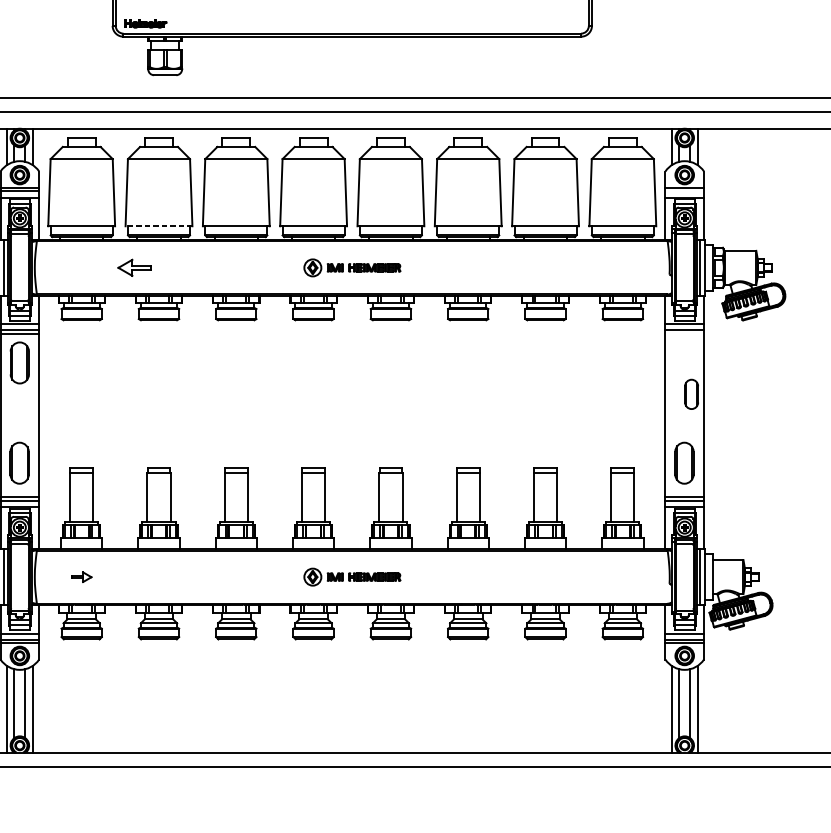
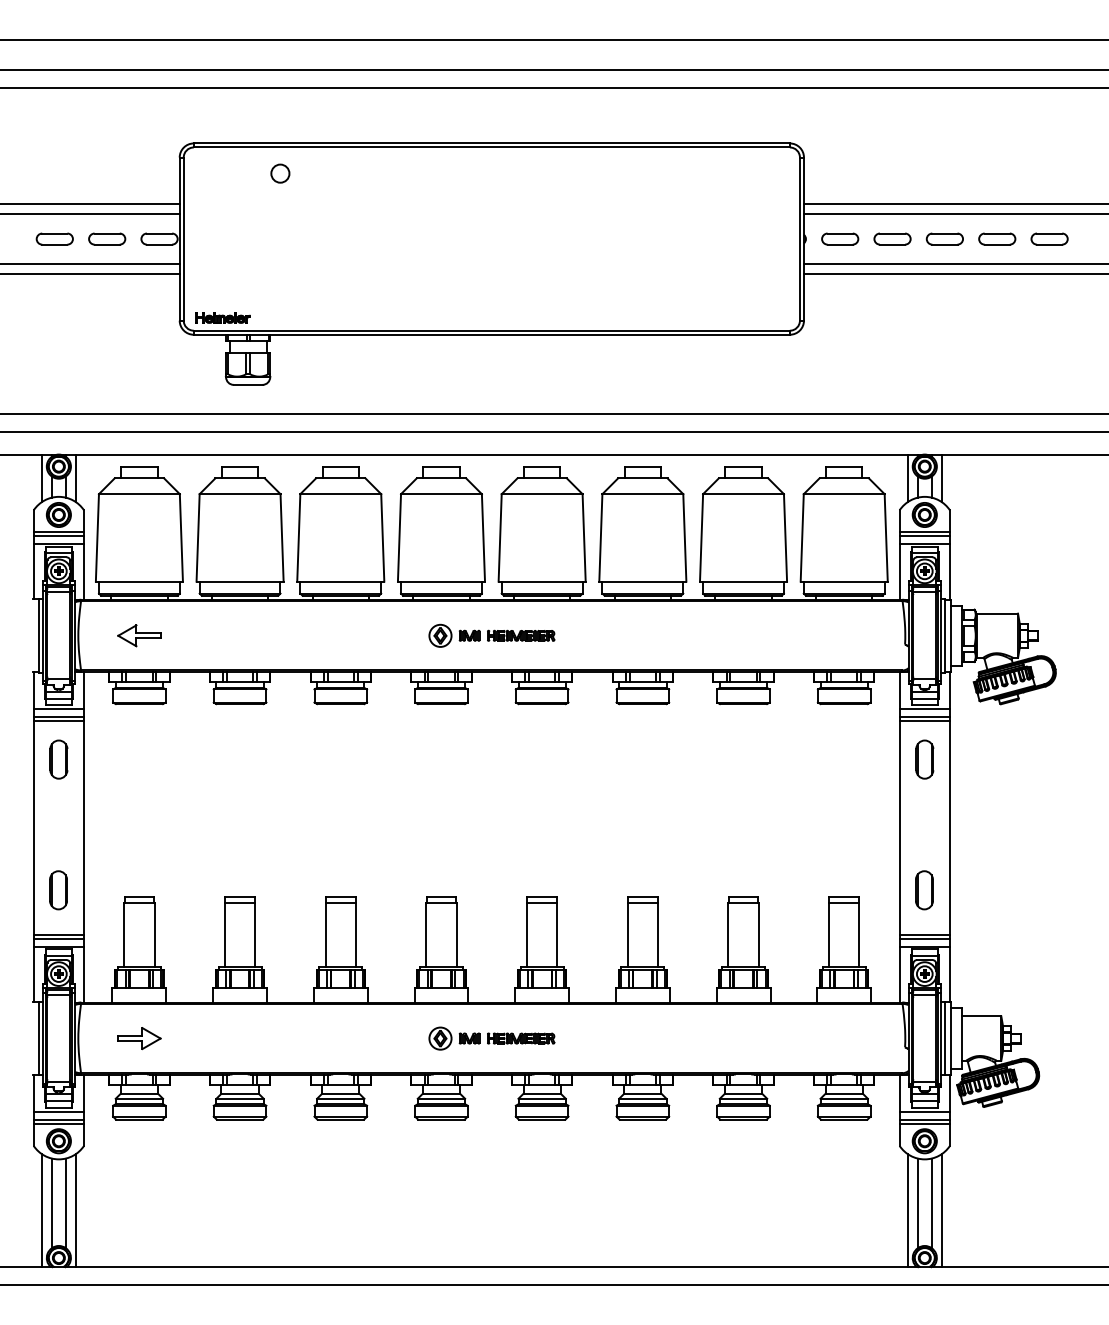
line: (684, 191) -> (924, 536), added
line: (159, 226) -> (240, 581), dashed -> solid
part: (134, 267) -> (139, 635), moved
line: (684, 333) -> (924, 721), added
part: (19, 362) -> (58, 759), size x0.71
part: (691, 394) -> (924, 759), moved
part: (19, 463) -> (58, 890), size x0.71
part: (684, 463) -> (924, 890), size x0.71
part: (81, 577) -> (139, 1038), size x1.67

